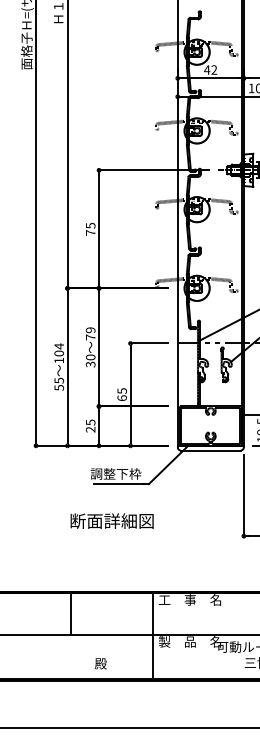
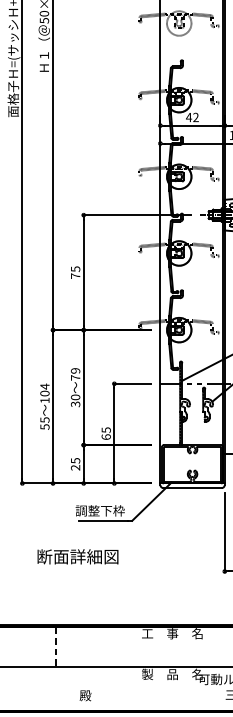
text: (111, 520) -> (77, 556), moved
line: (70, 613) -> (55, 646), solid -> dashed
line: (153, 636) -> (136, 669), removed

